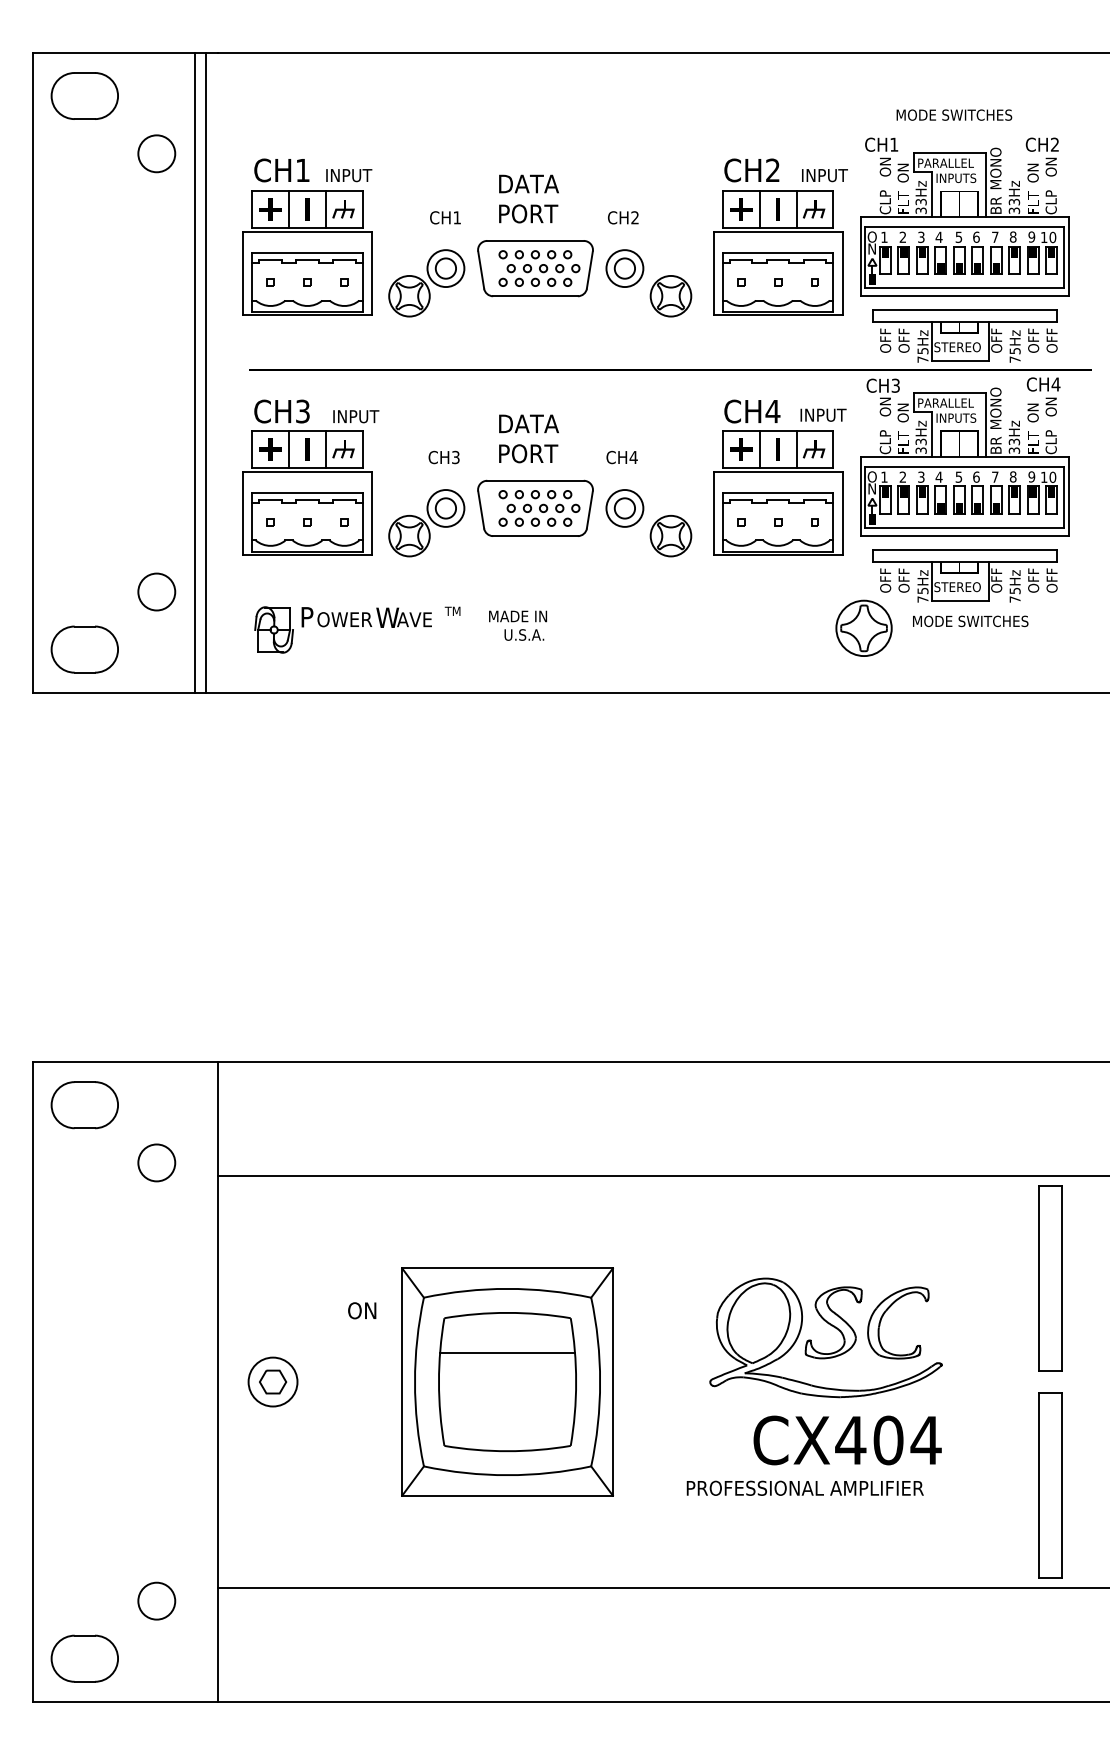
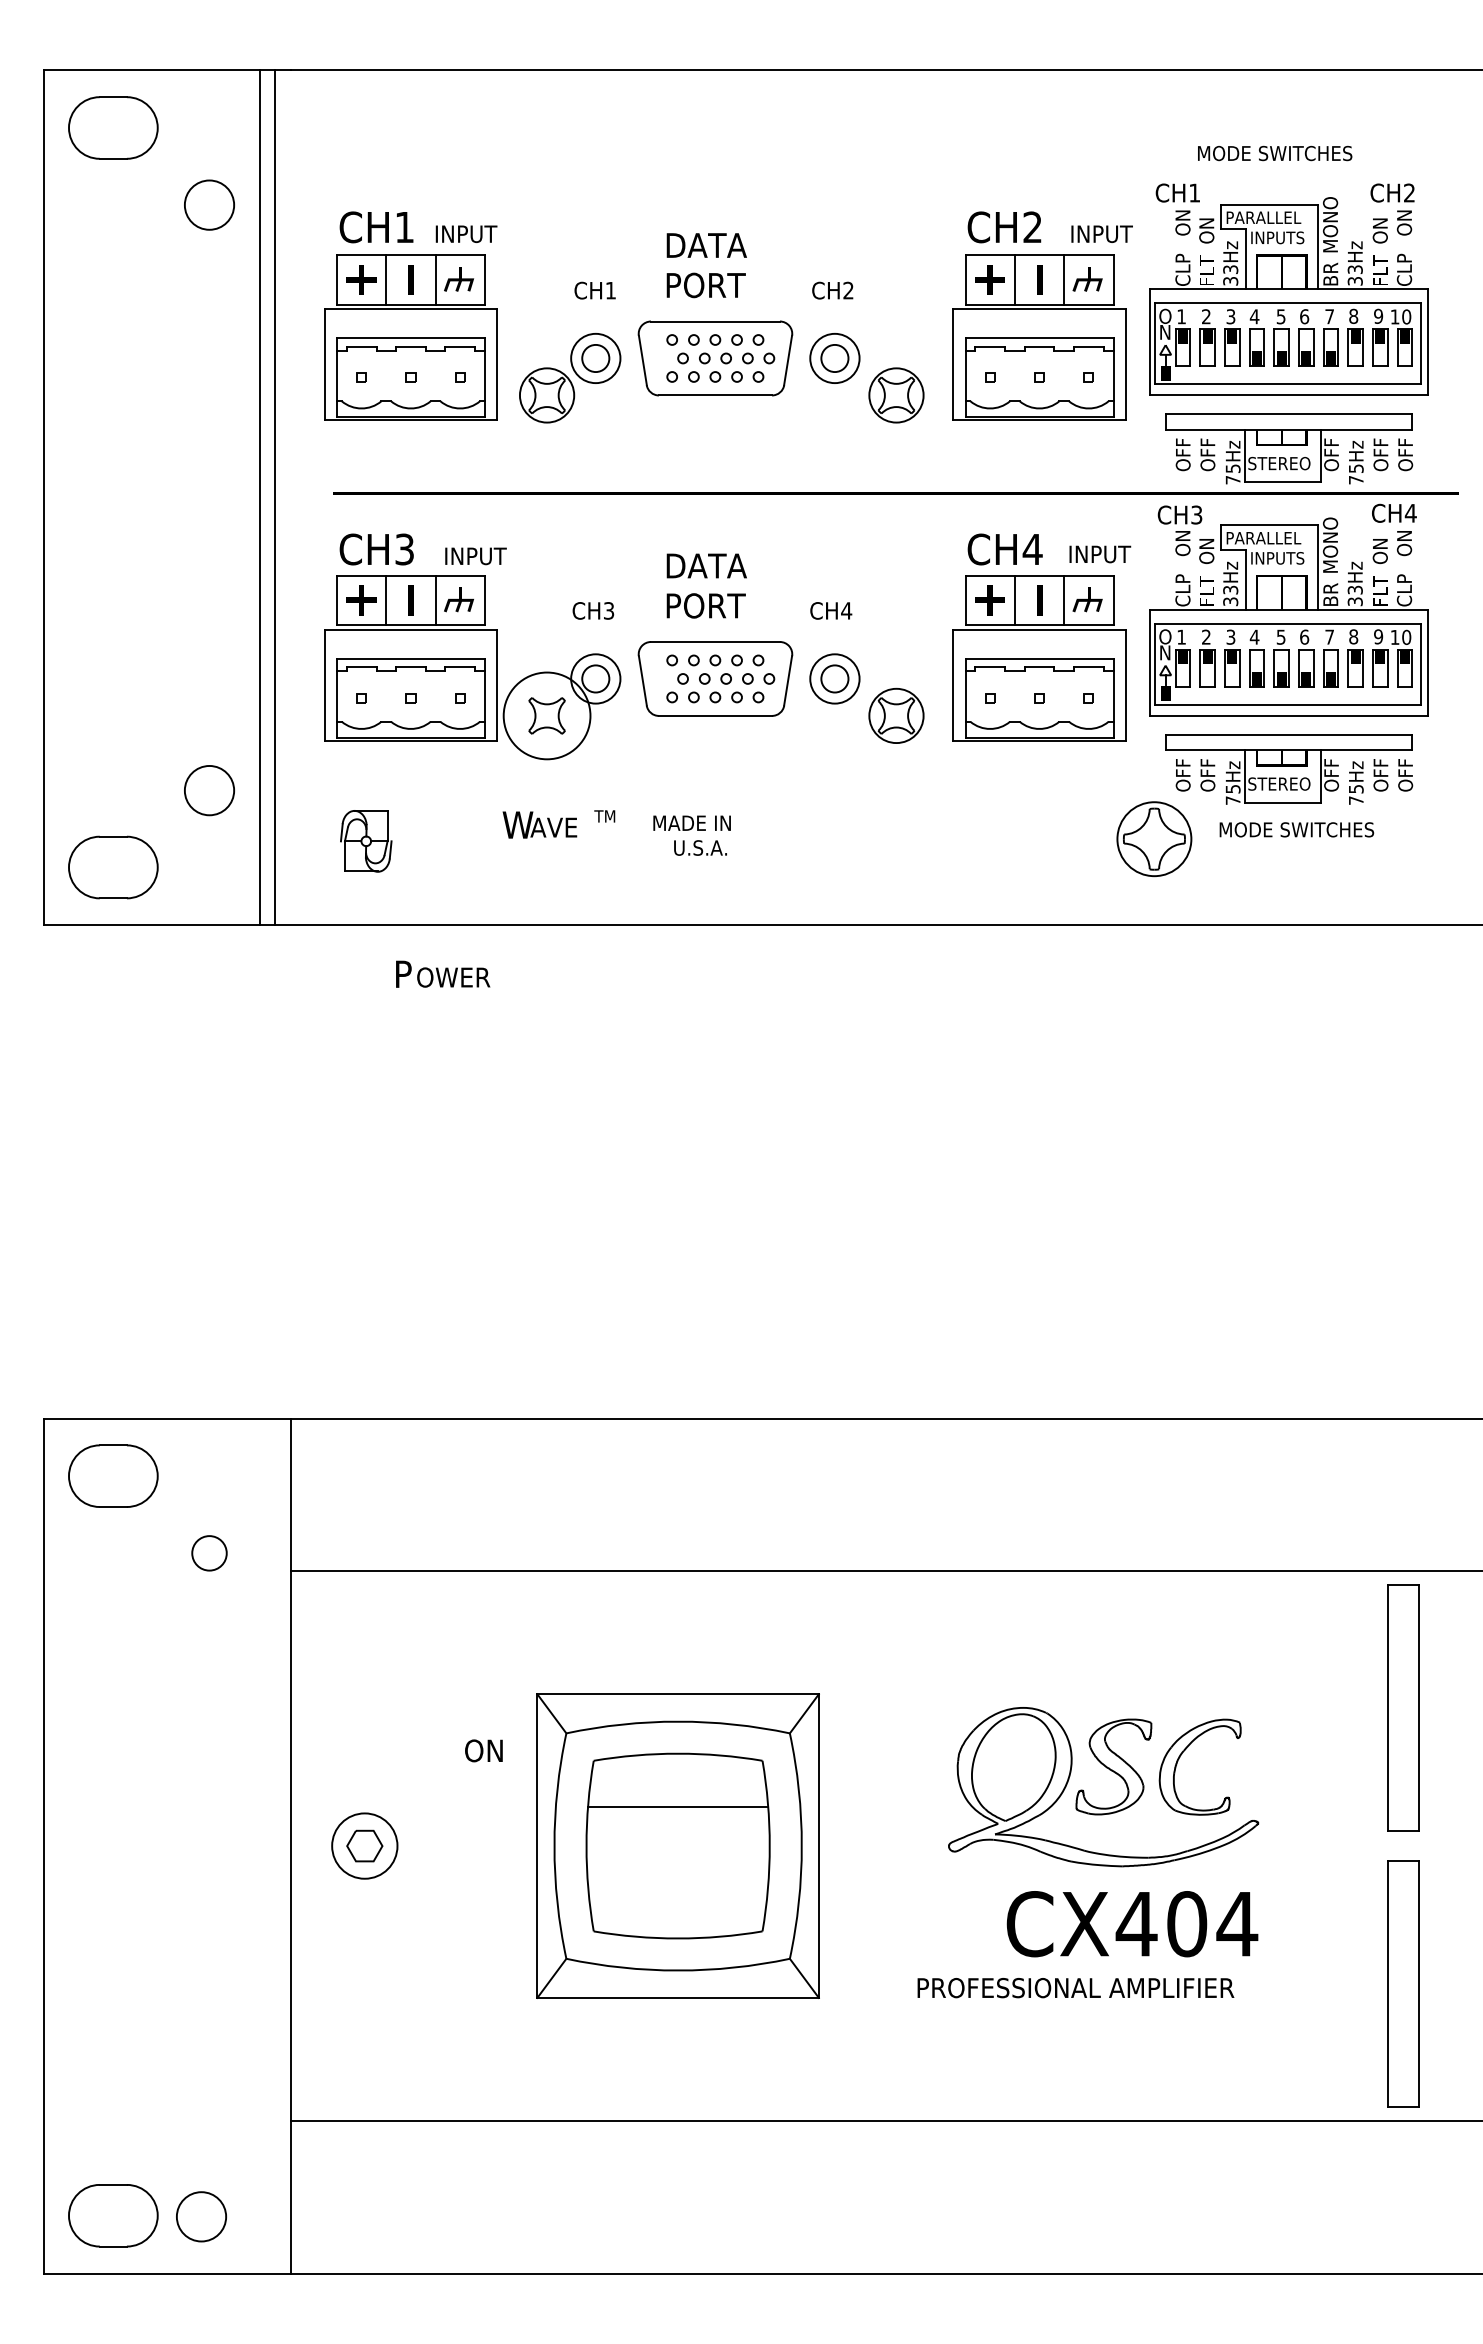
circle: (409, 535) -> (546, 715), size x1.6
text: (337, 616) -> (443, 973), moved
circle: (156, 1163) -> (209, 1553), size x0.7
circle: (156, 1600) -> (201, 2216), moved

